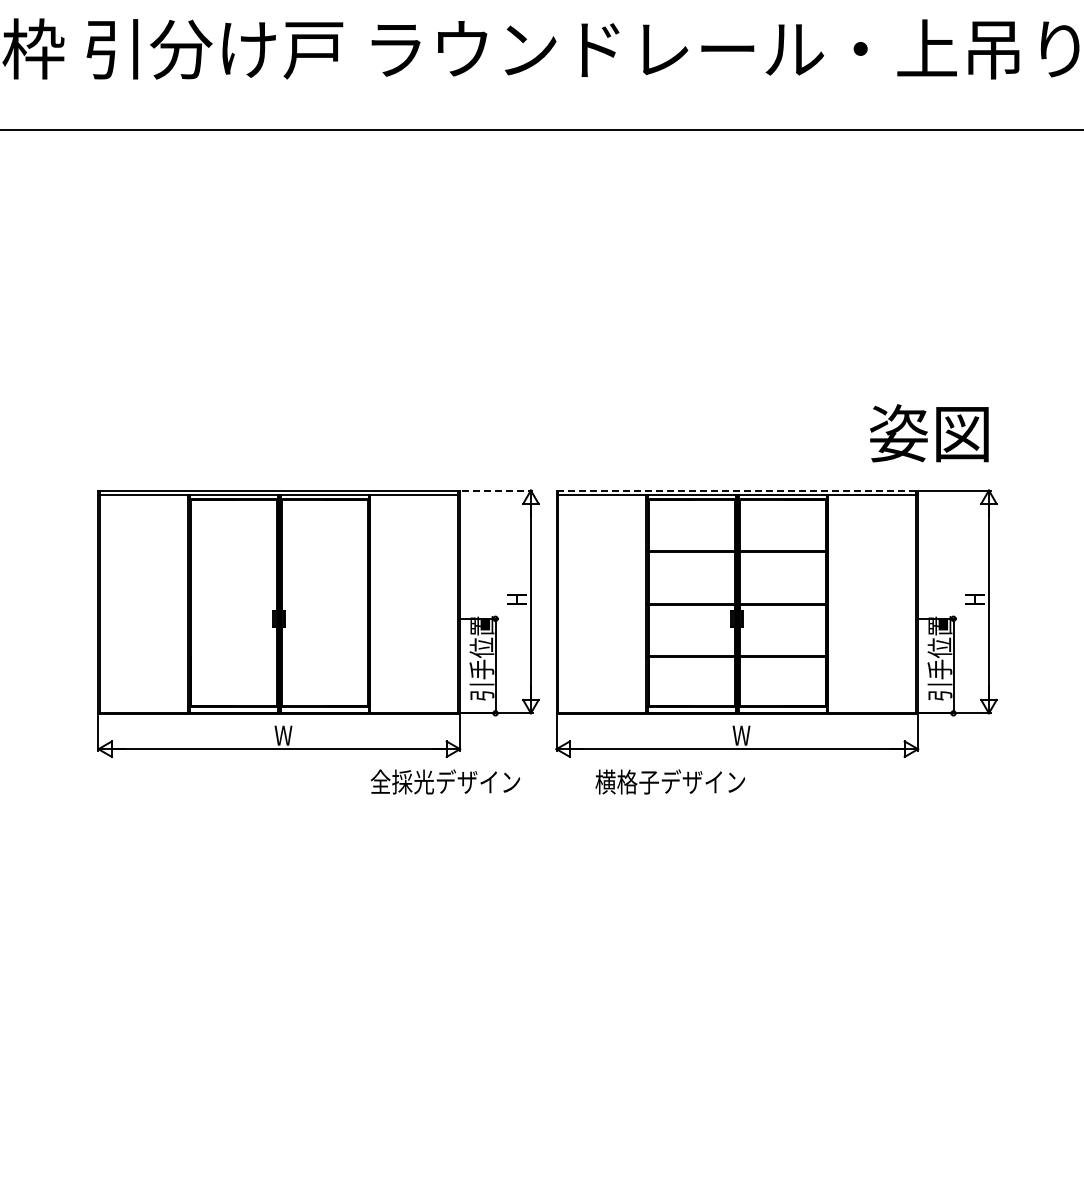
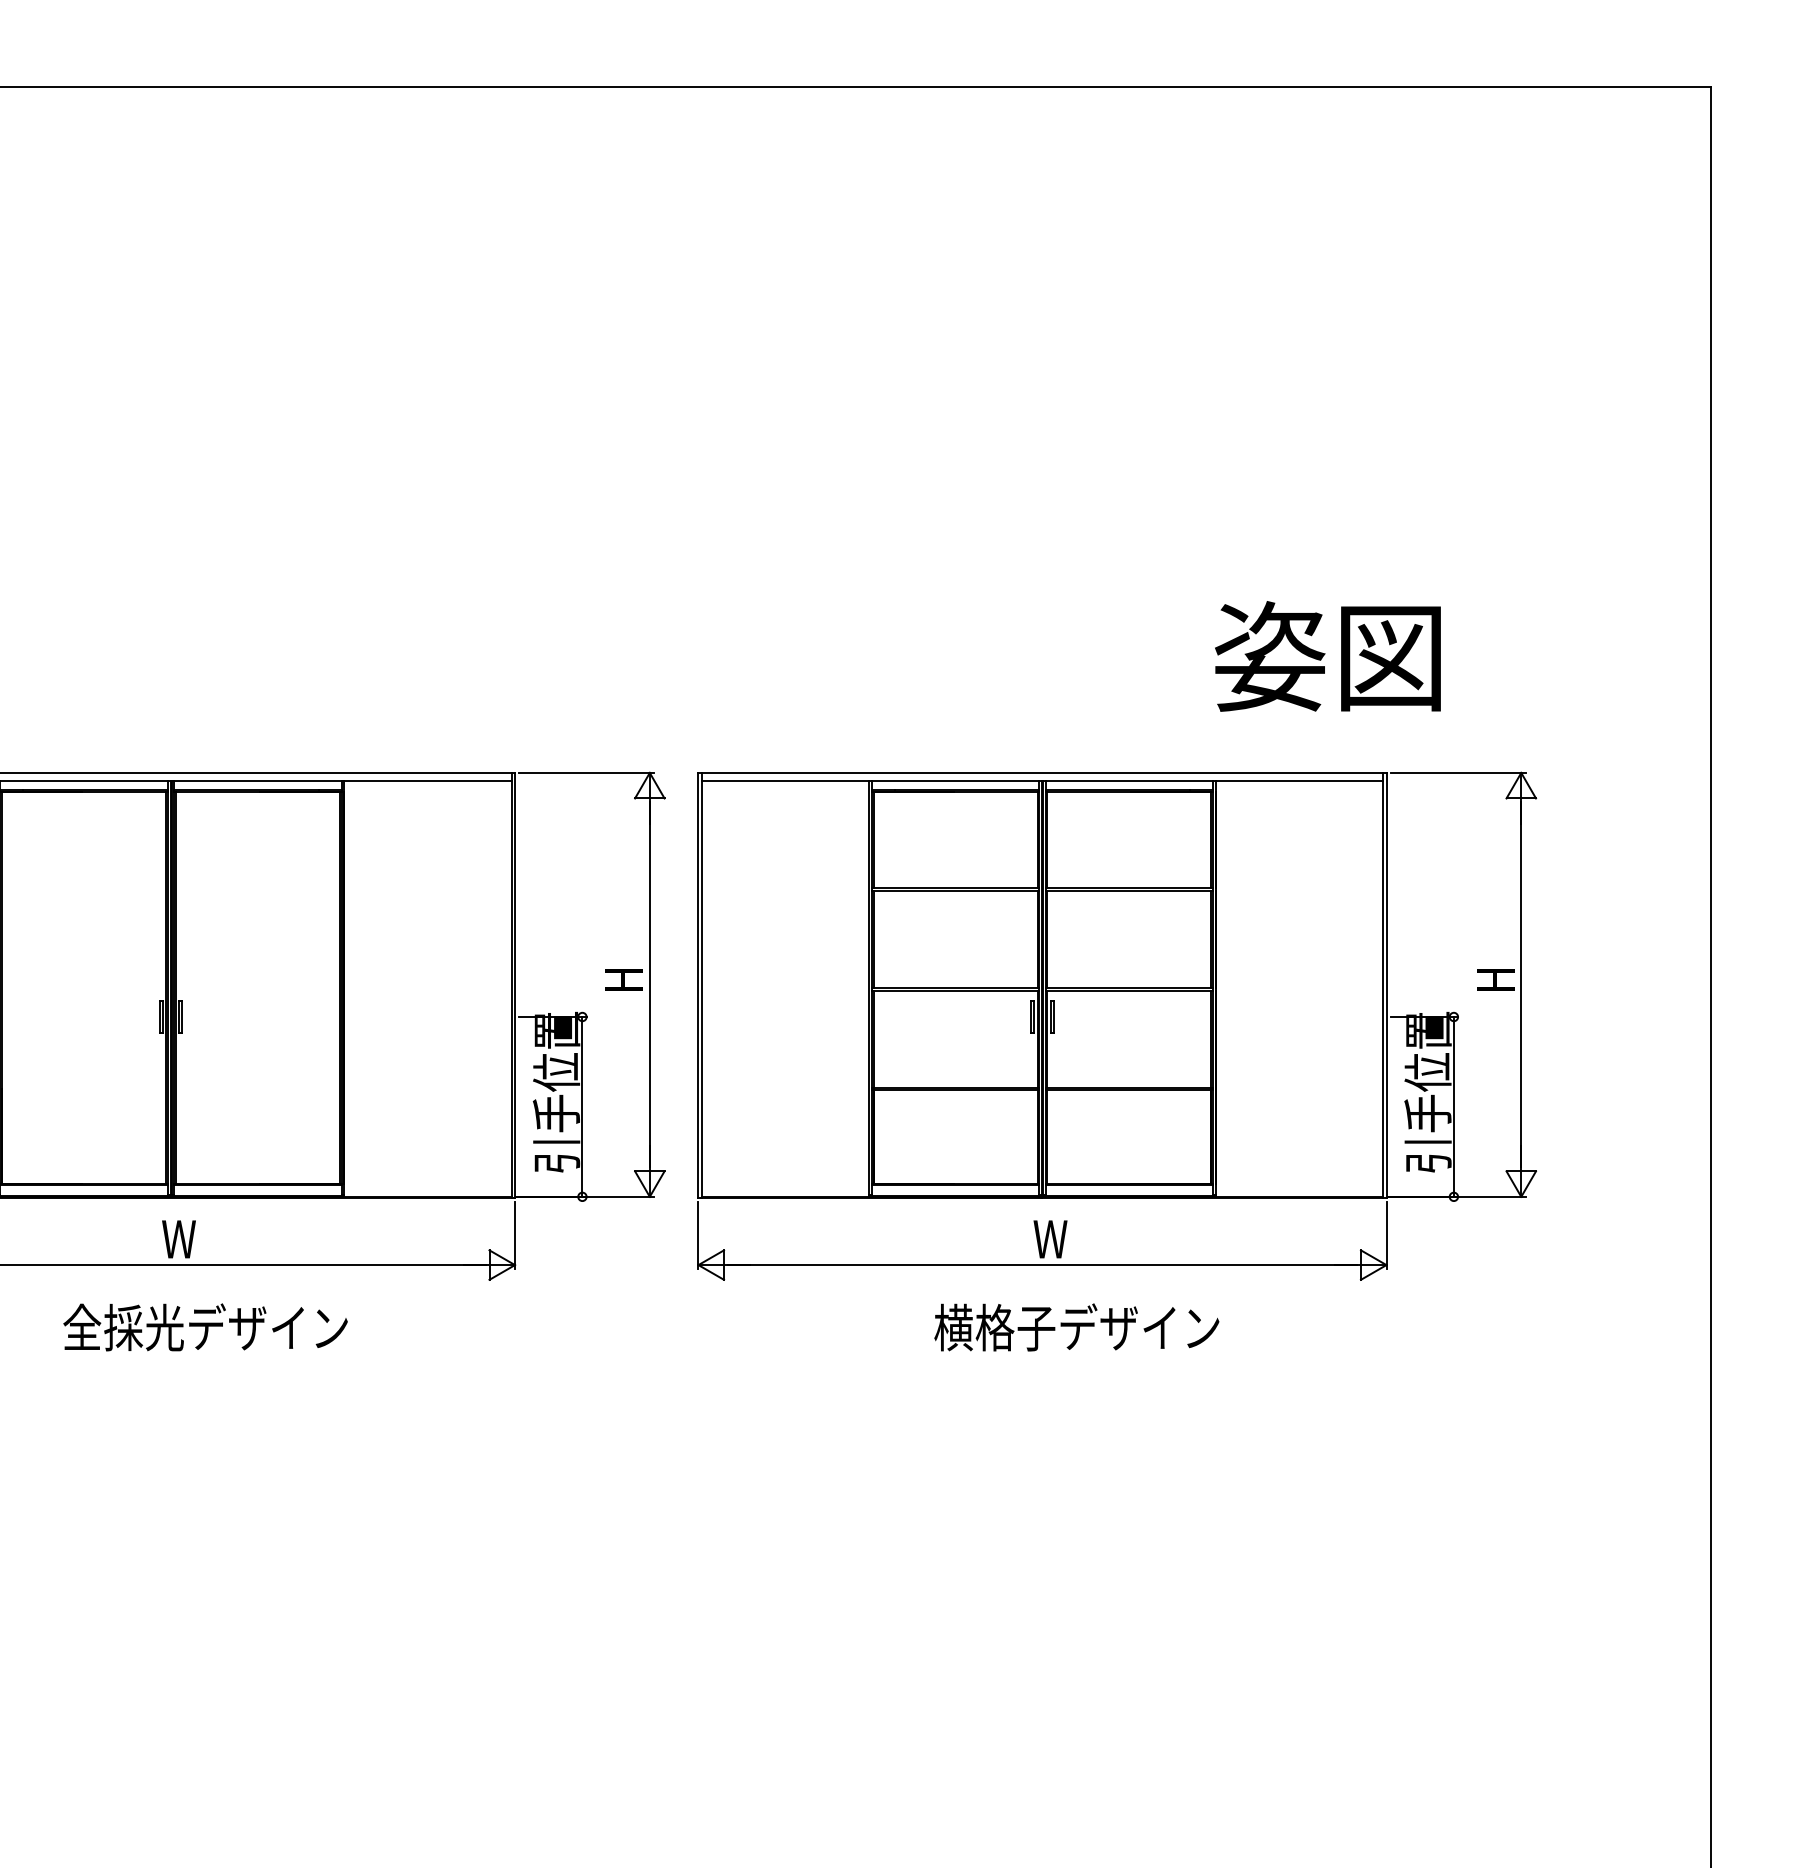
text: (929, 433) -> (1328, 656), moved
line: (498, 490) -> (588, 772), dashed -> solid
line: (737, 490) -> (1042, 772), dashed -> solid
text: (445, 781) -> (205, 1326), moved
text: (669, 781) -> (1075, 1326), moved

